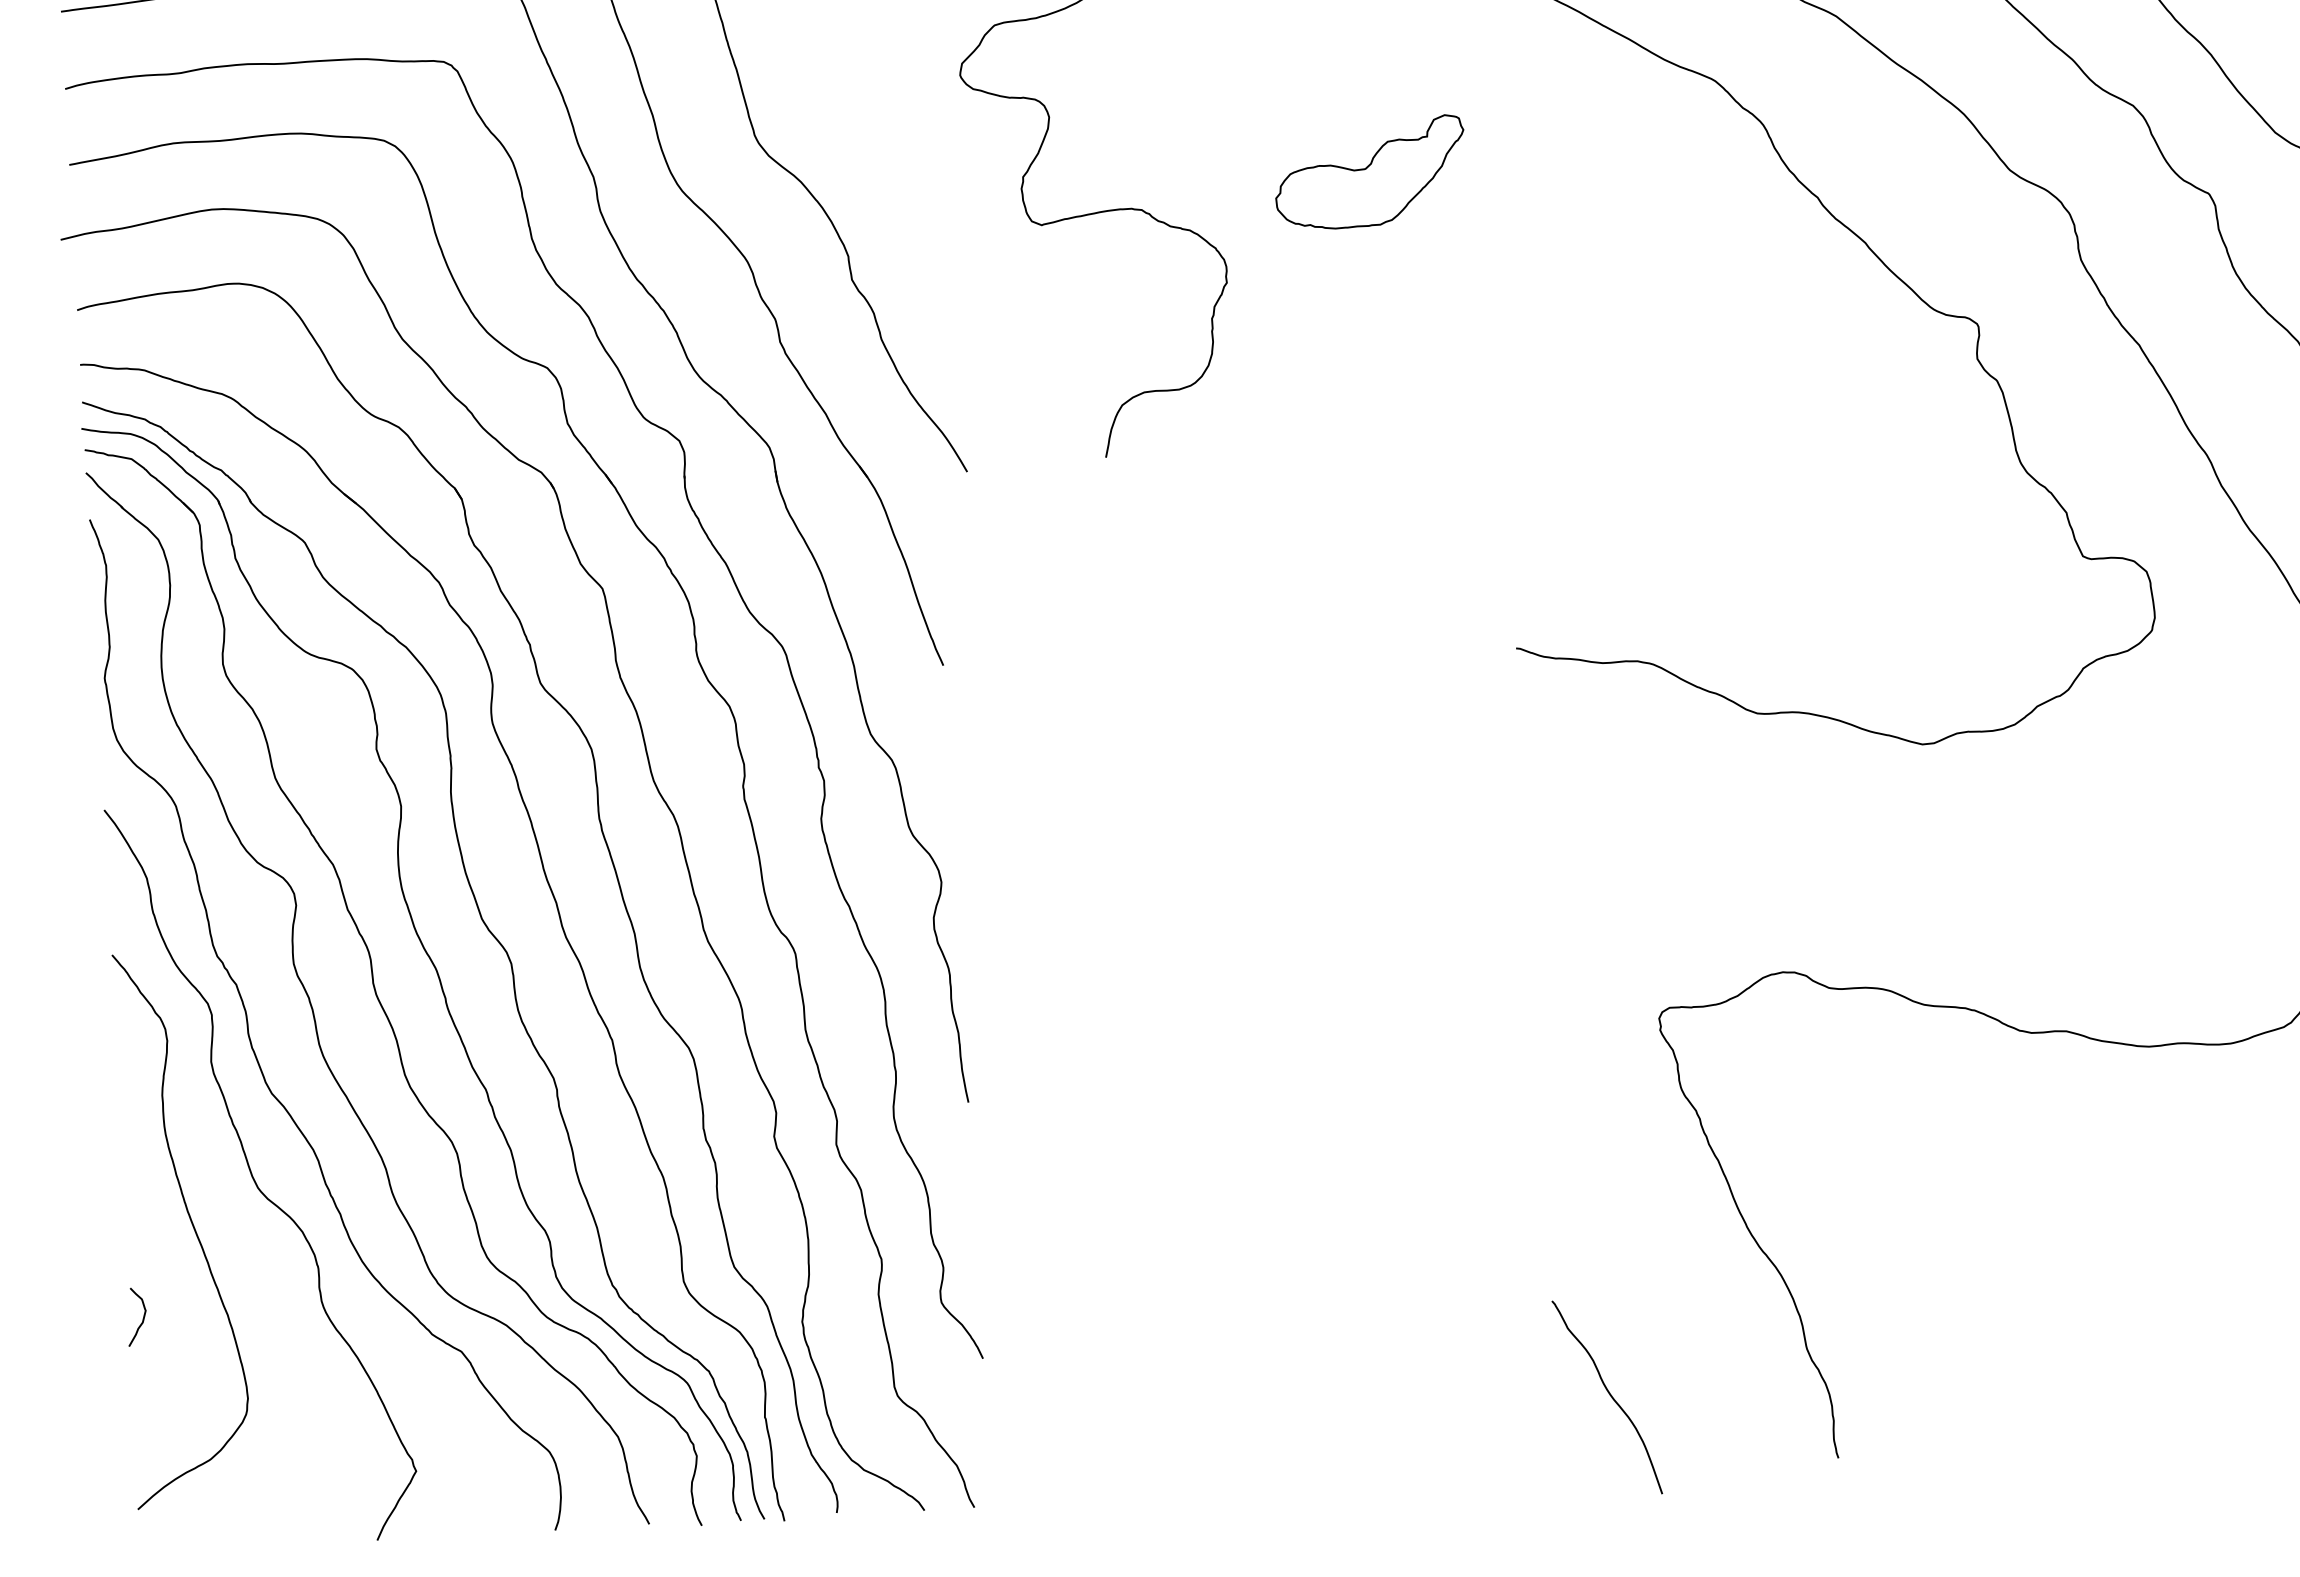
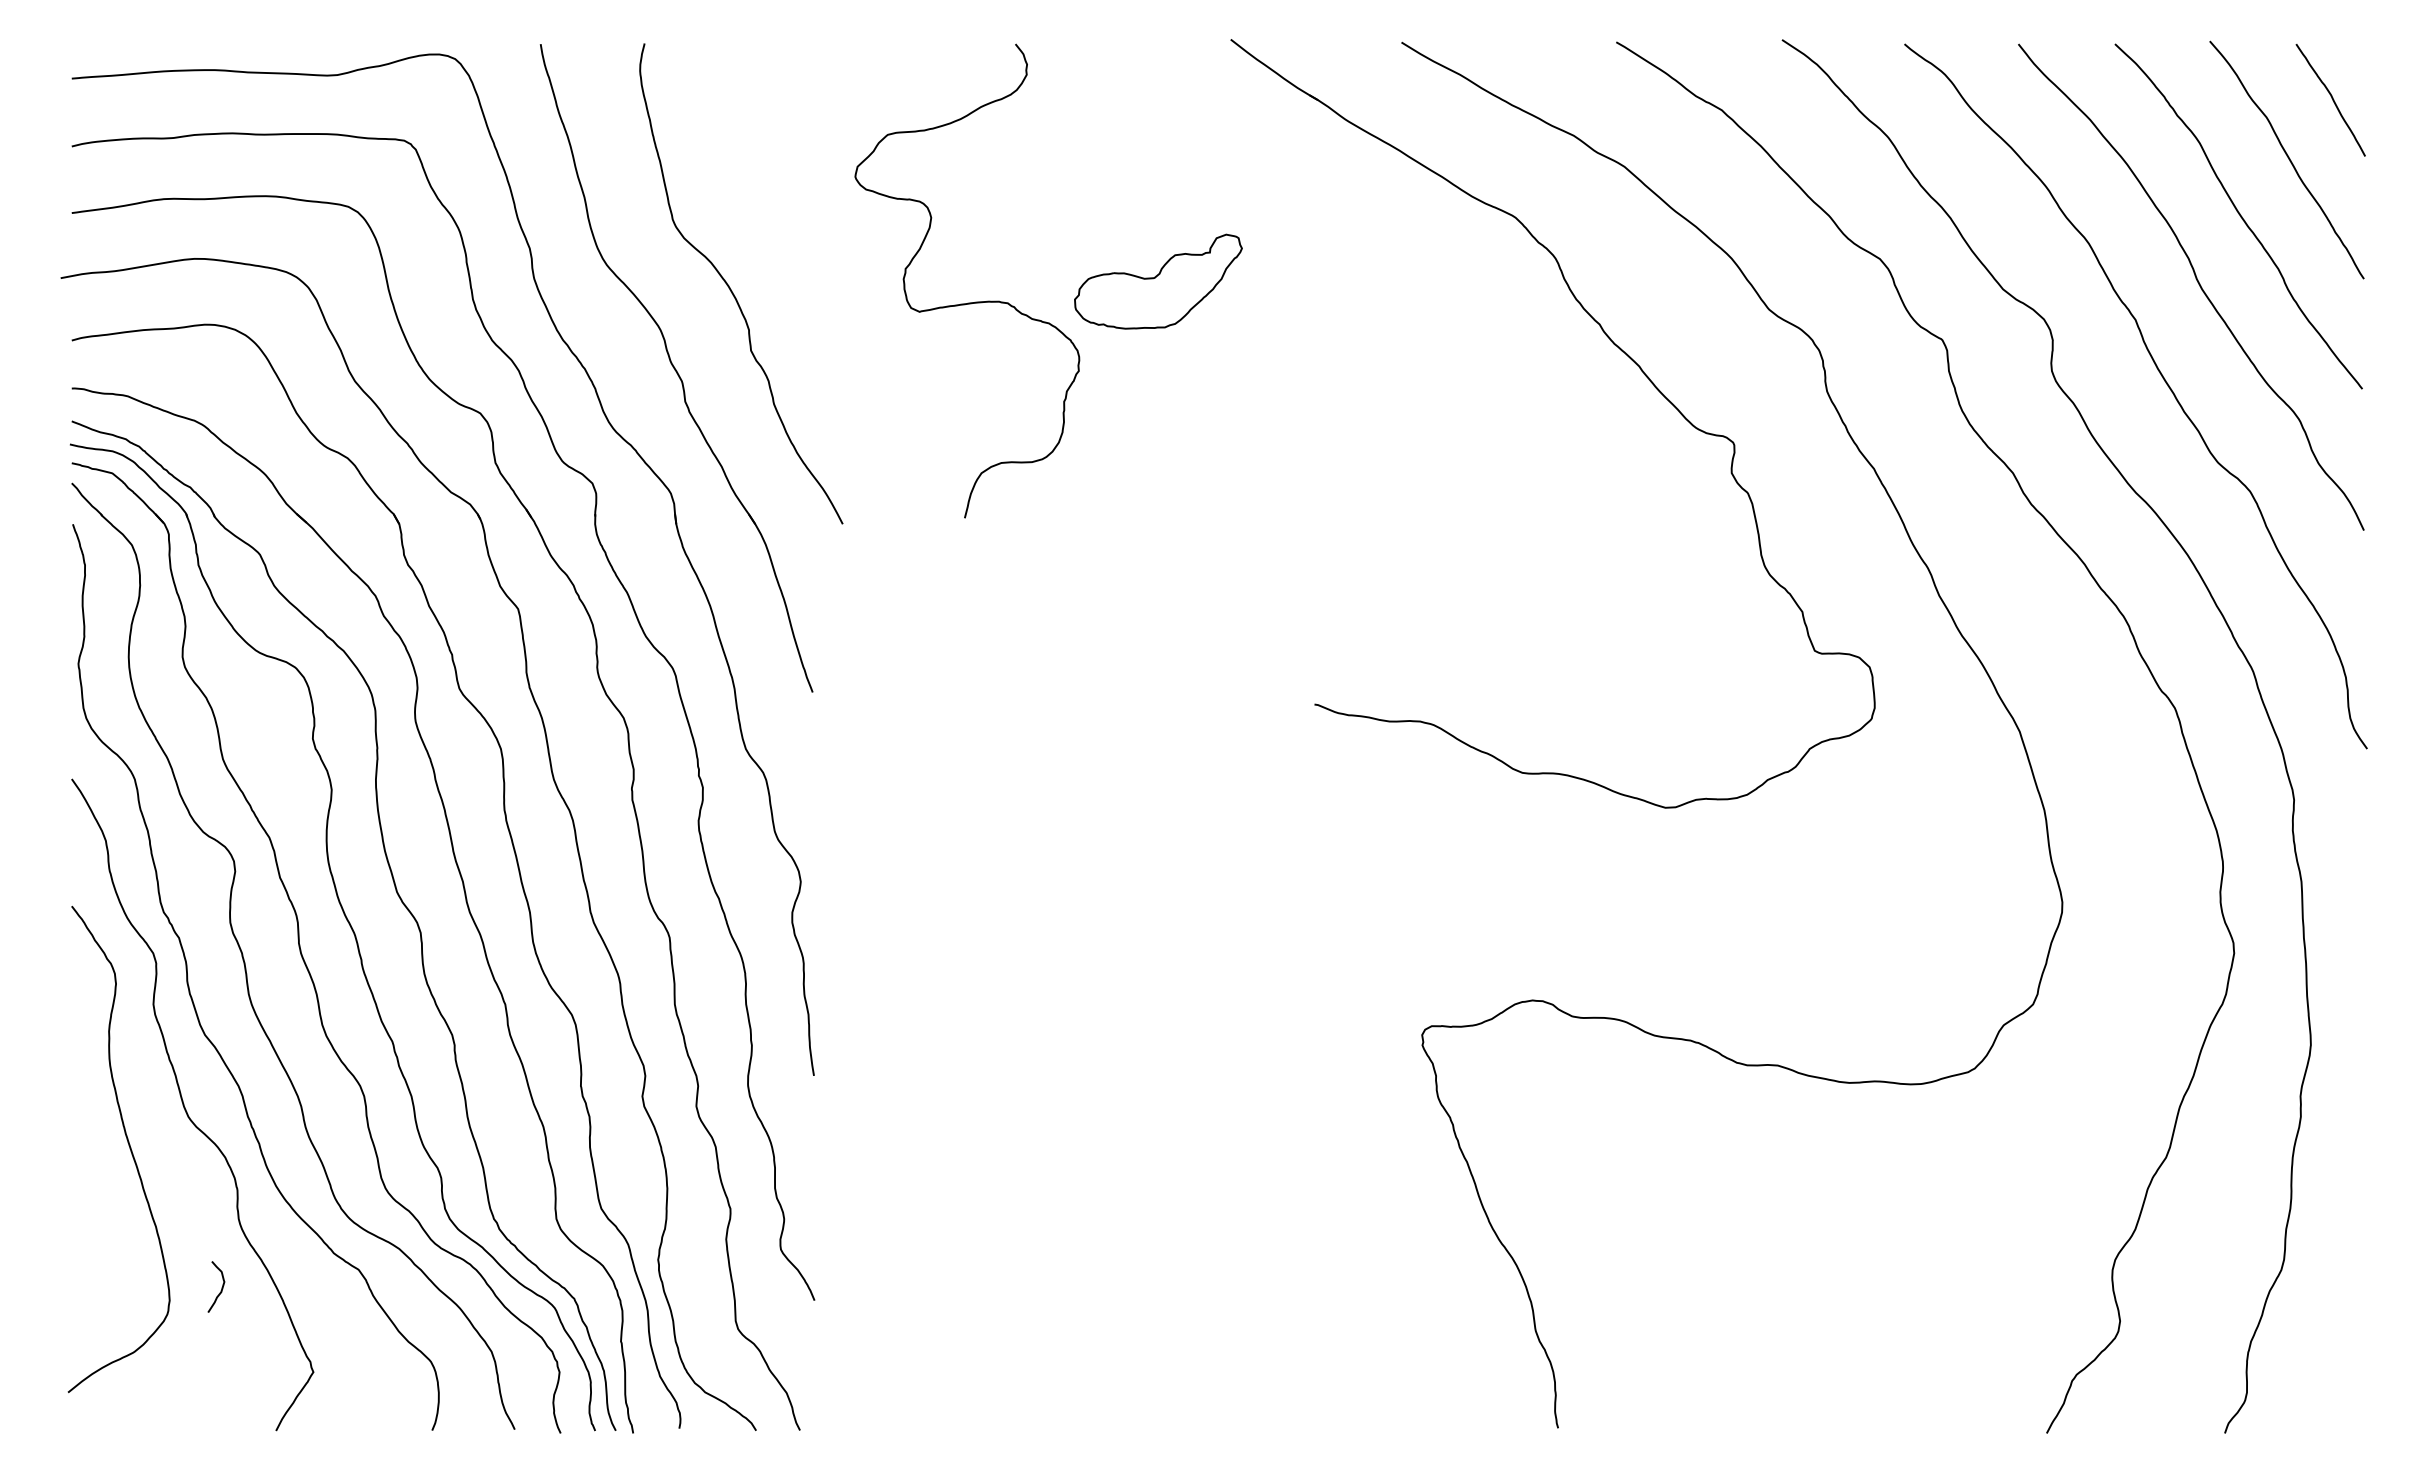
part: (1370, 172) -> (1158, 281), moved
curve: (142, 1317) -> (221, 1287), moved
curve: (1609, 1395) -> (1360, 1362), removed

